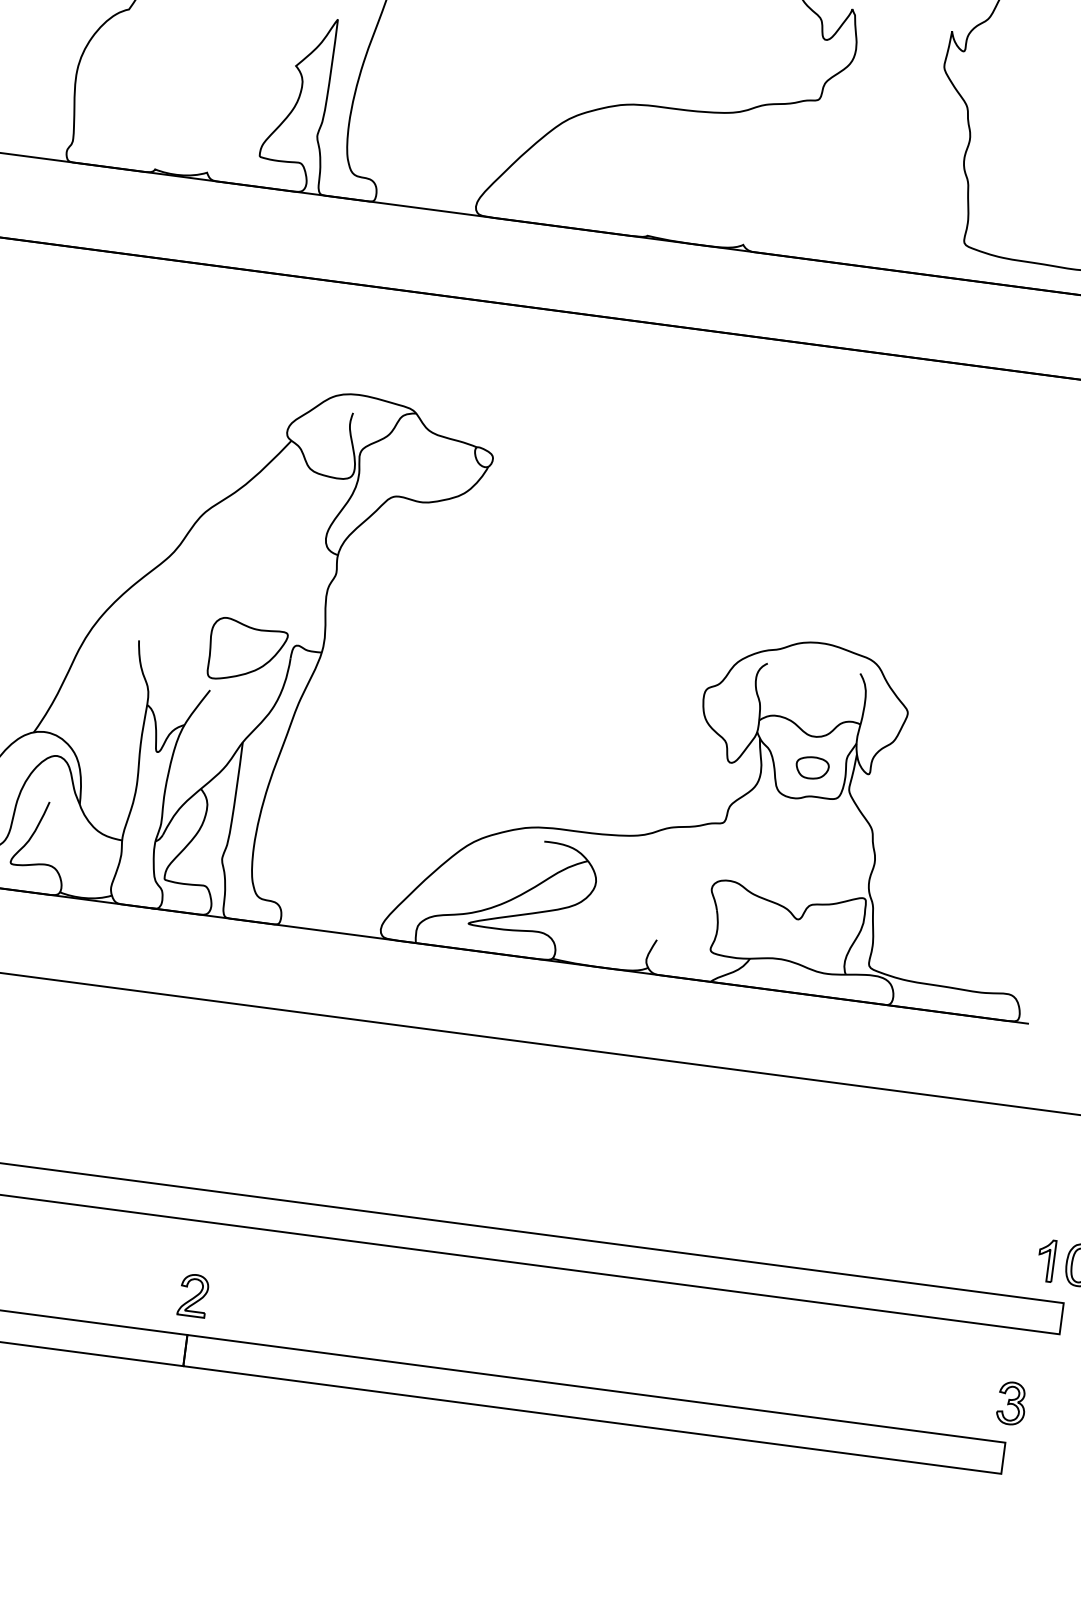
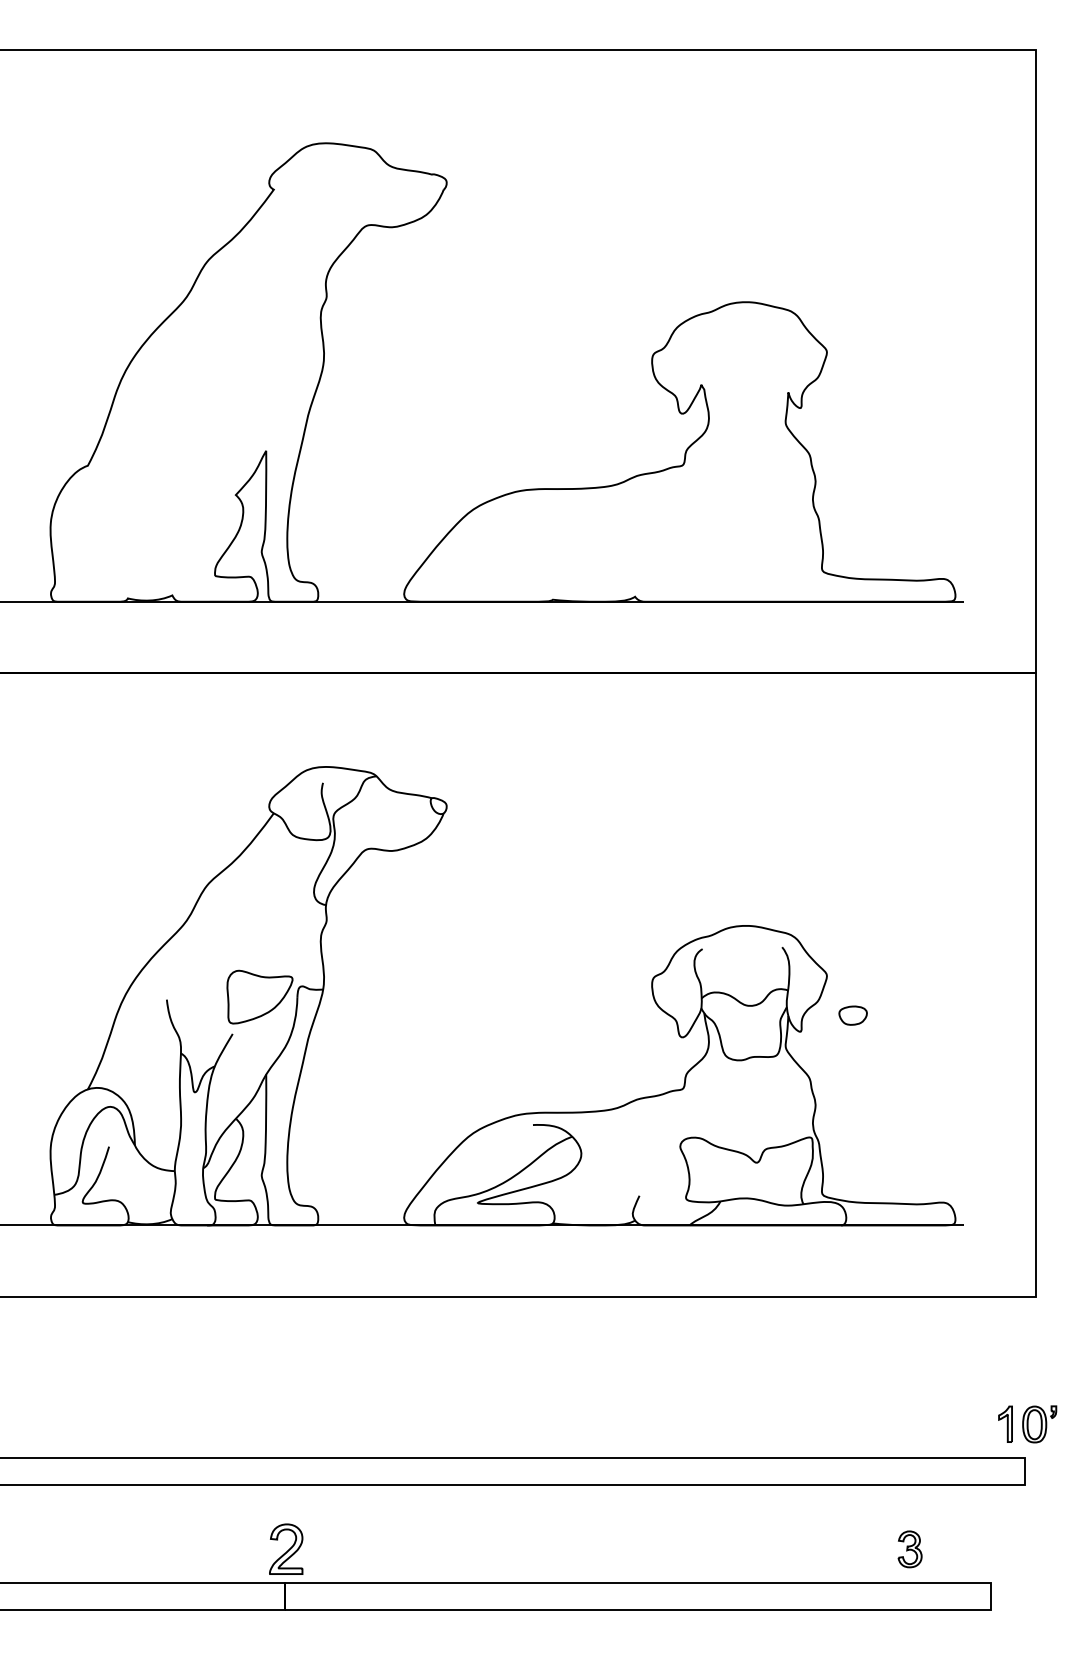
part: (811, 767) -> (852, 1015), moved
part: (192, 1294) -> (285, 1548), size x1.4
part: (1011, 1403) -> (909, 1549), moved

